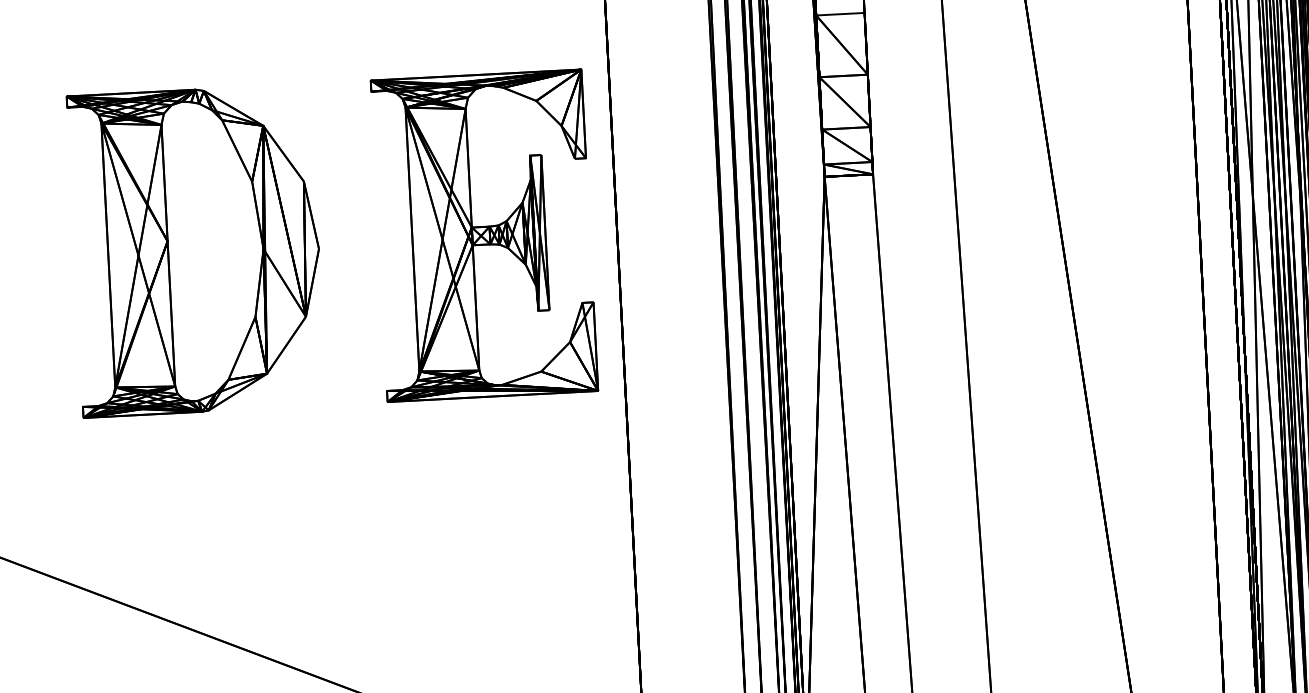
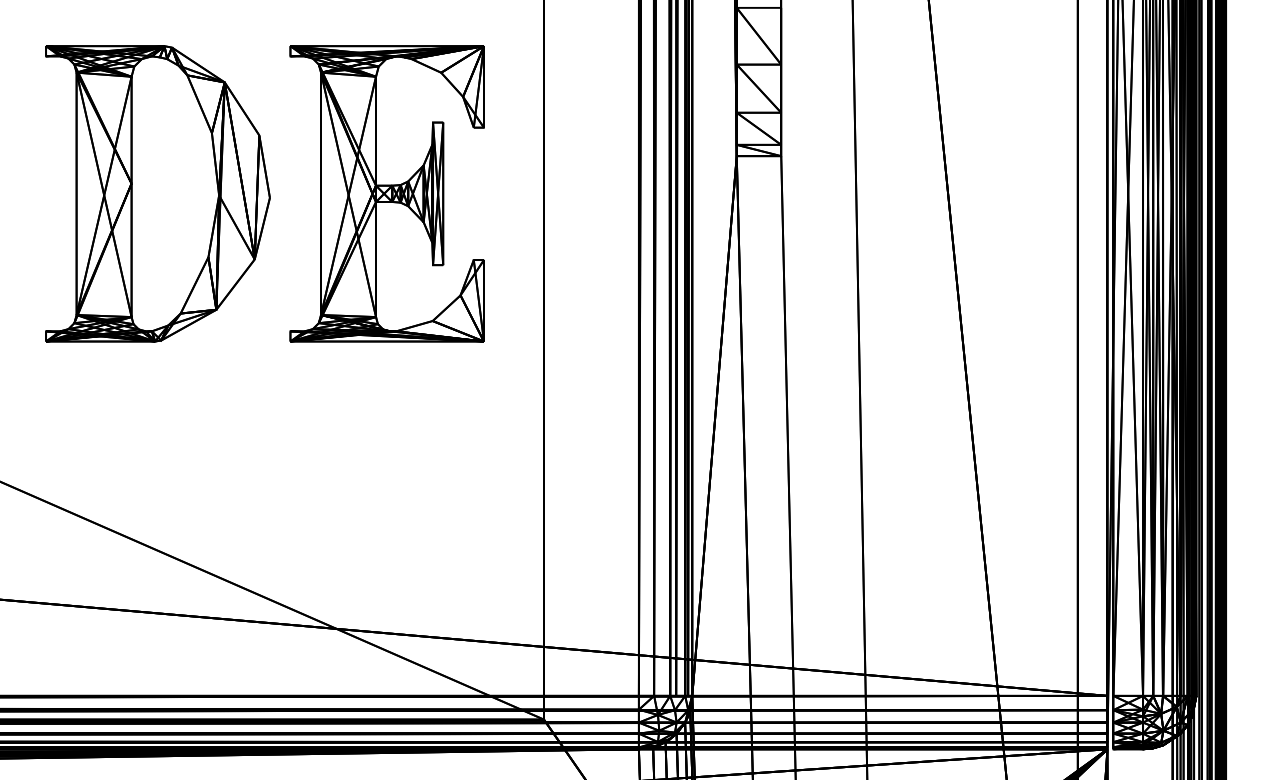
part: (483, 235) -> (386, 193), moved

